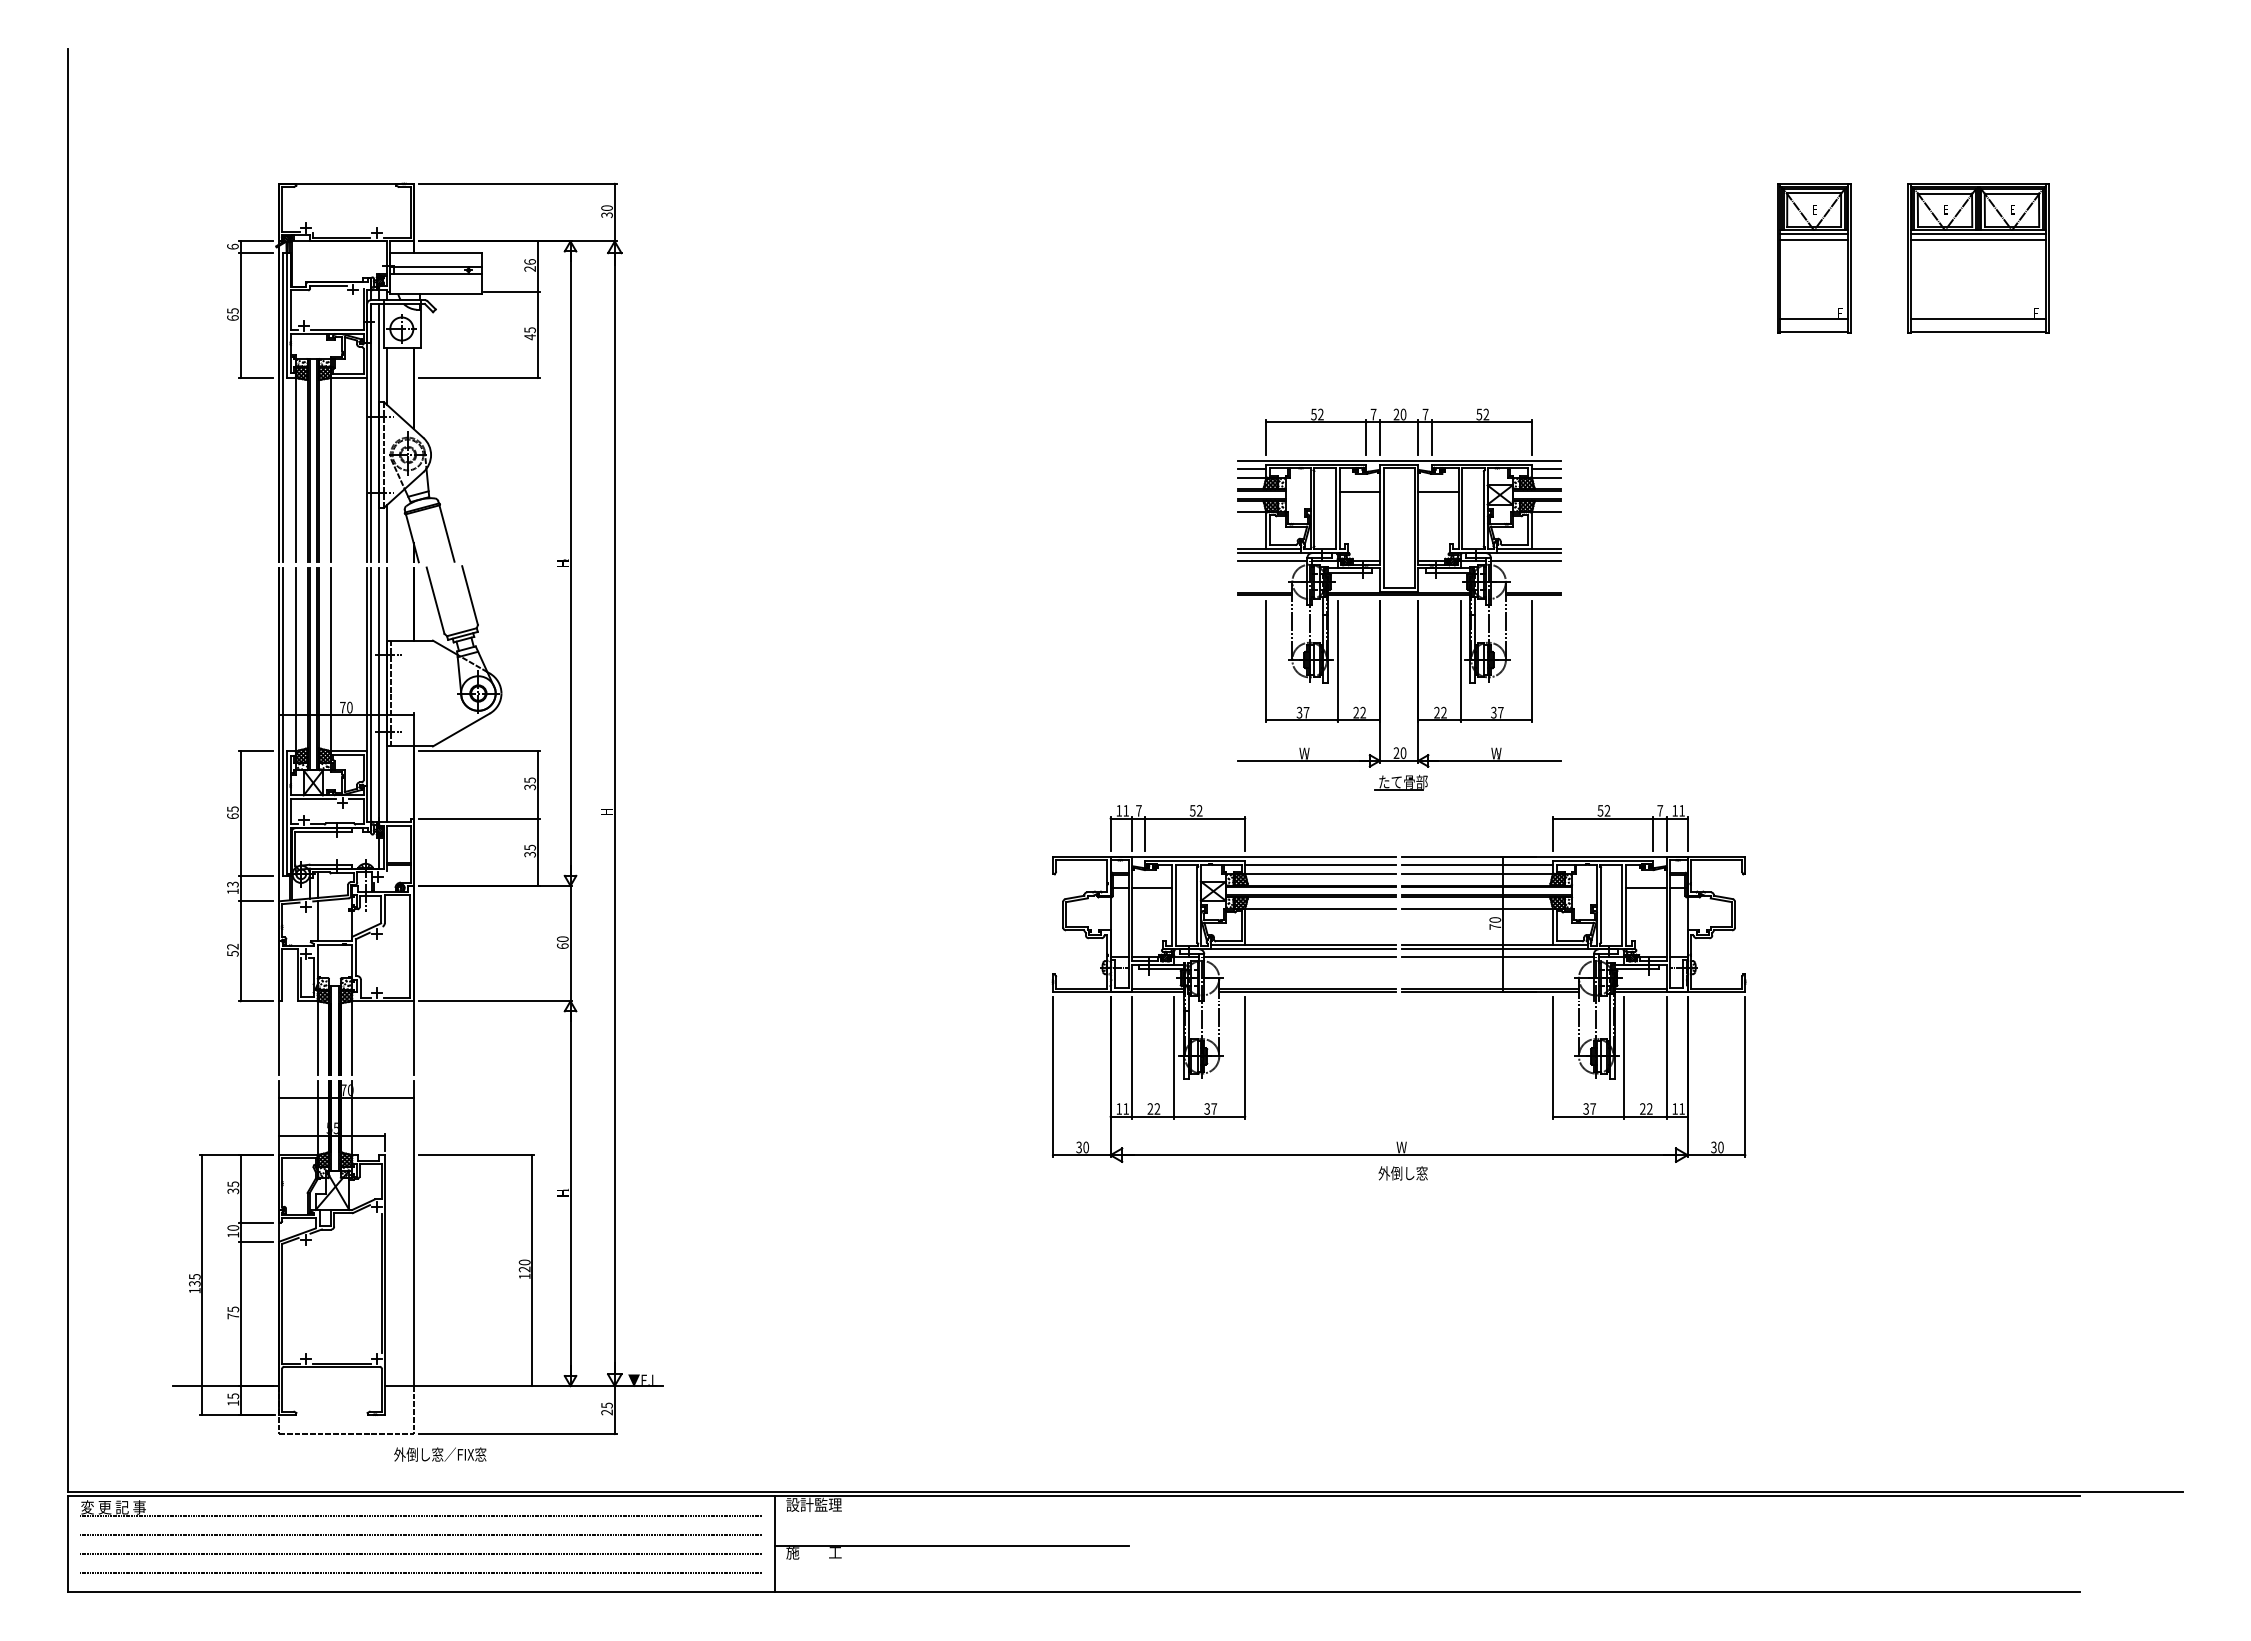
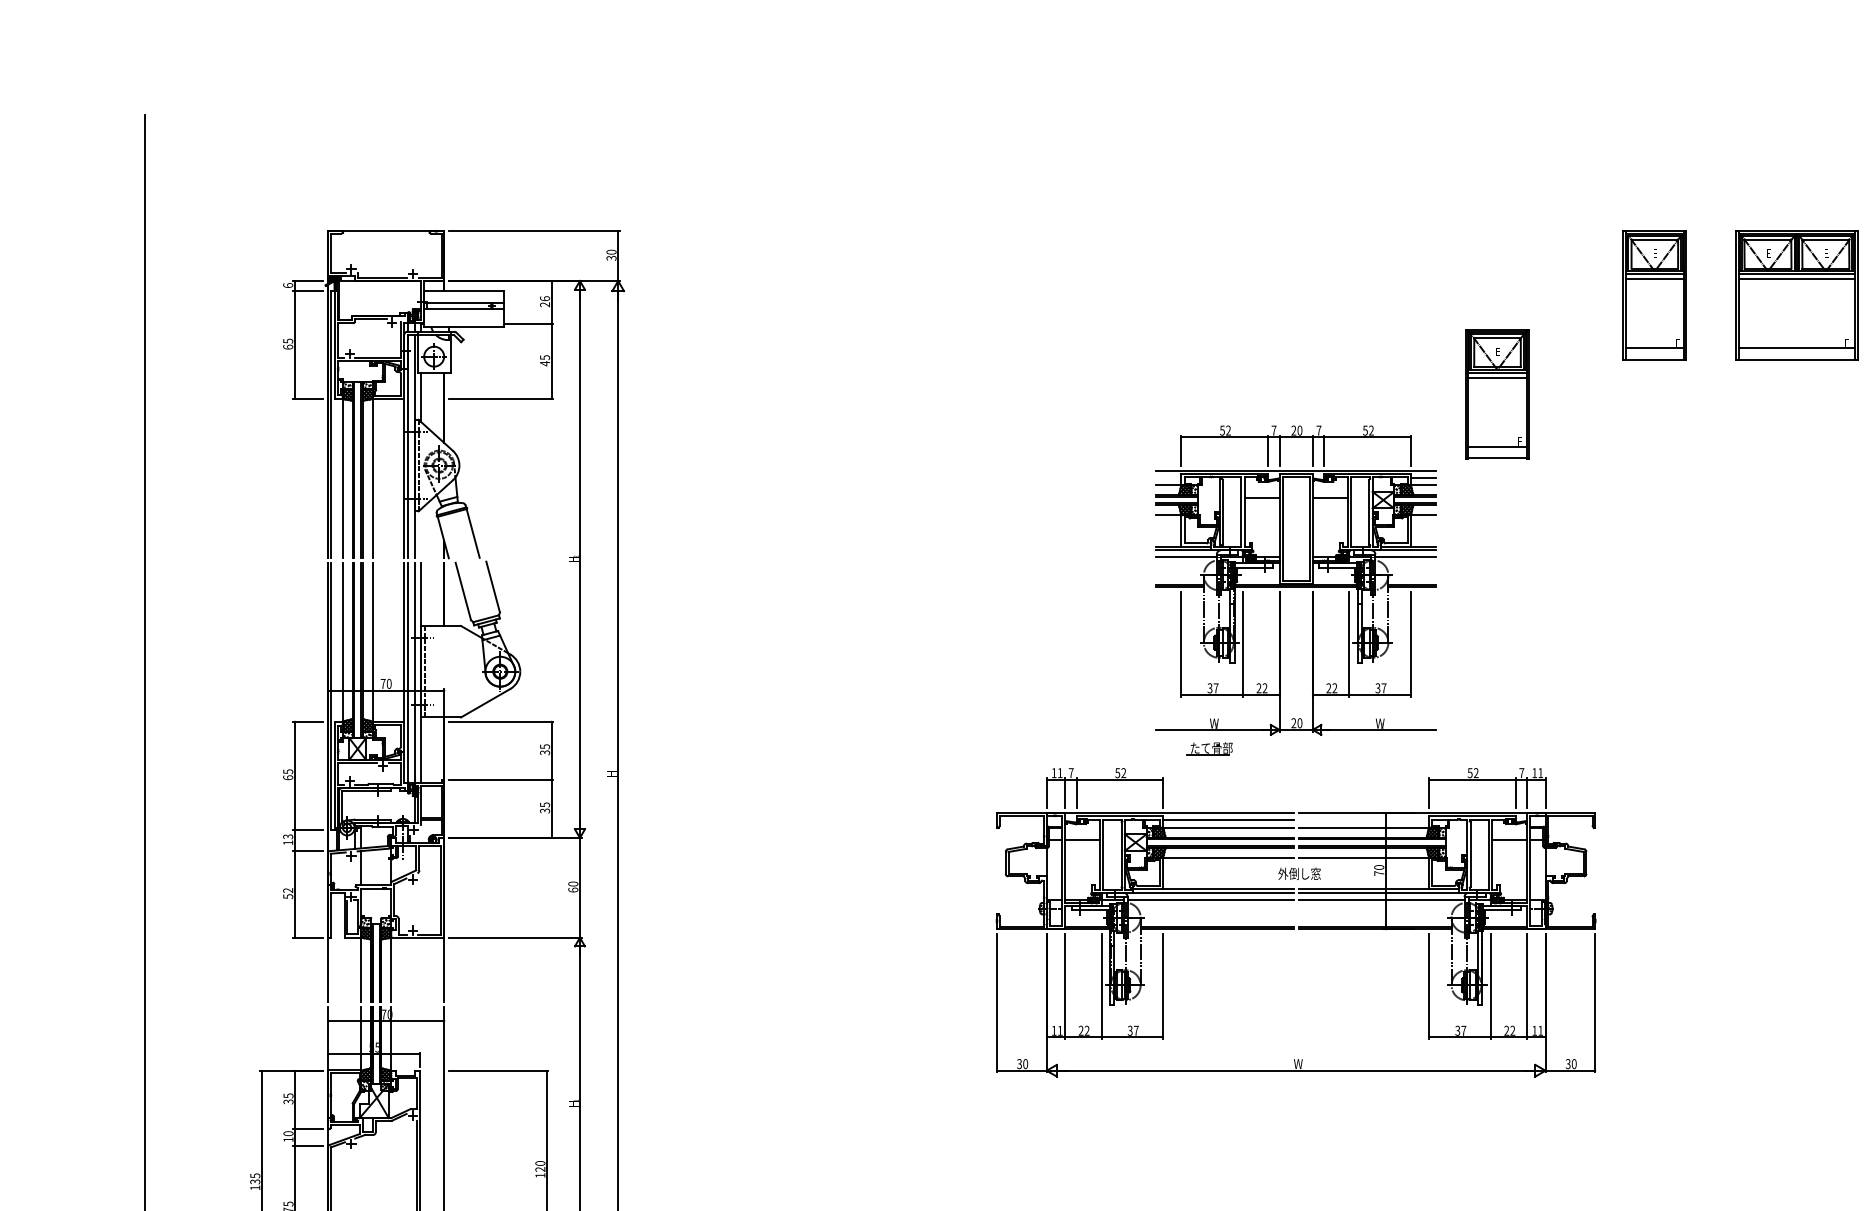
part: (1632, 372) -> (1497, 394), added
line: (1251, 468) -> (1168, 477), removed
line: (386, 533) -> (420, 533), removed
part: (1400, 782) -> (1209, 748), moved
line: (1477, 865) -> (1363, 820), removed
text: (1402, 1173) -> (1299, 873), moved

